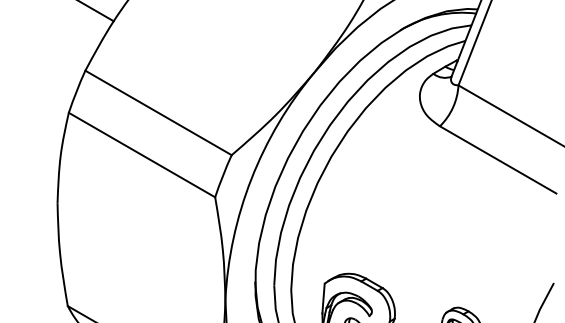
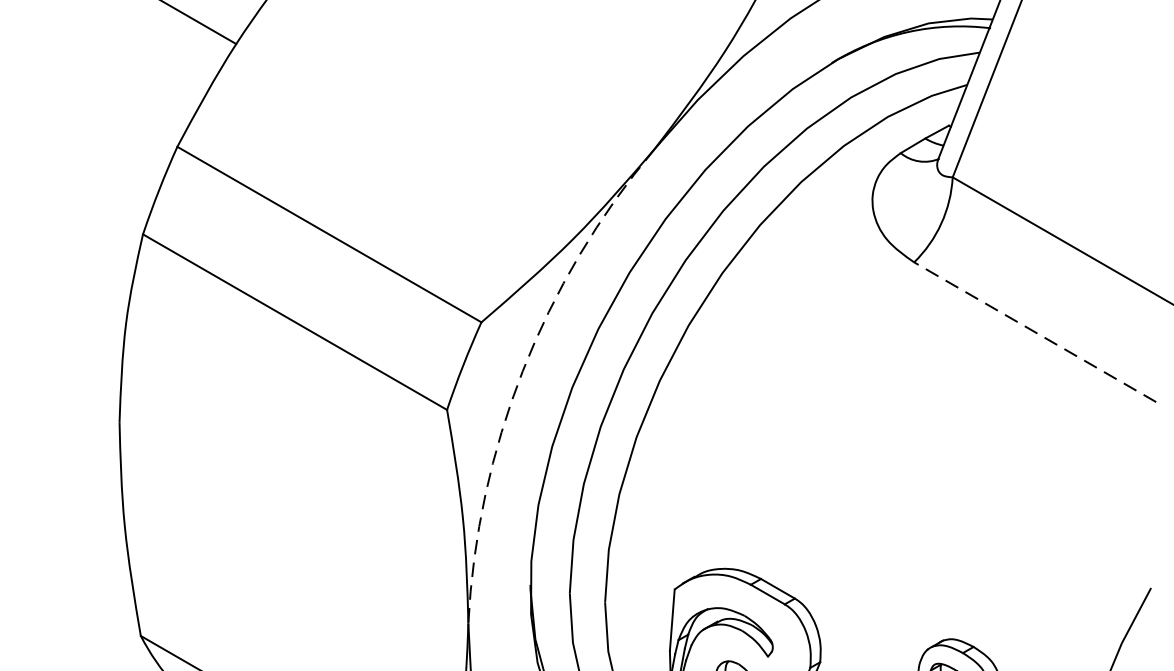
line: (497, 159) -> (1033, 331), solid -> dashed
arc: (251, 178) -> (522, 370), solid -> dashed

